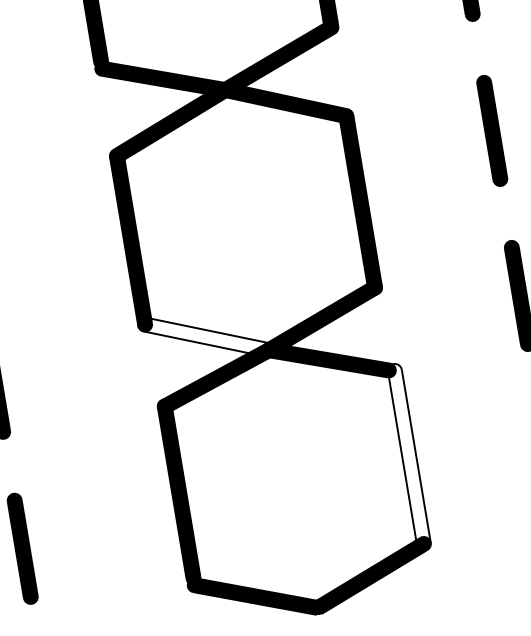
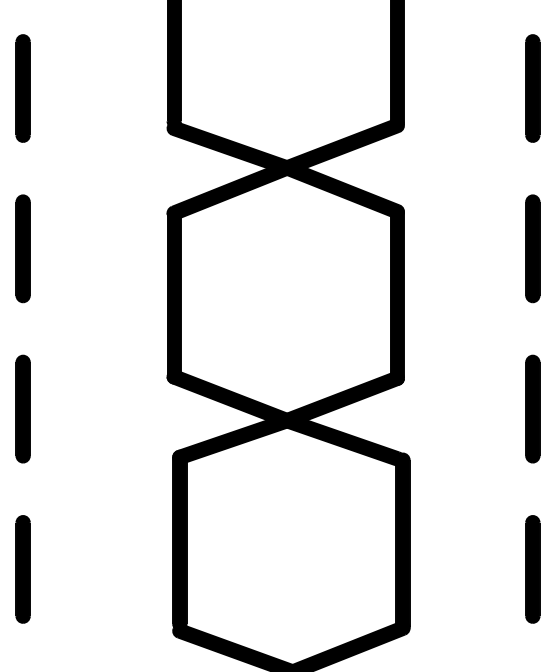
fill: (206, 337) -> (230, 398), added
fill: (408, 456) -> (402, 543), added

